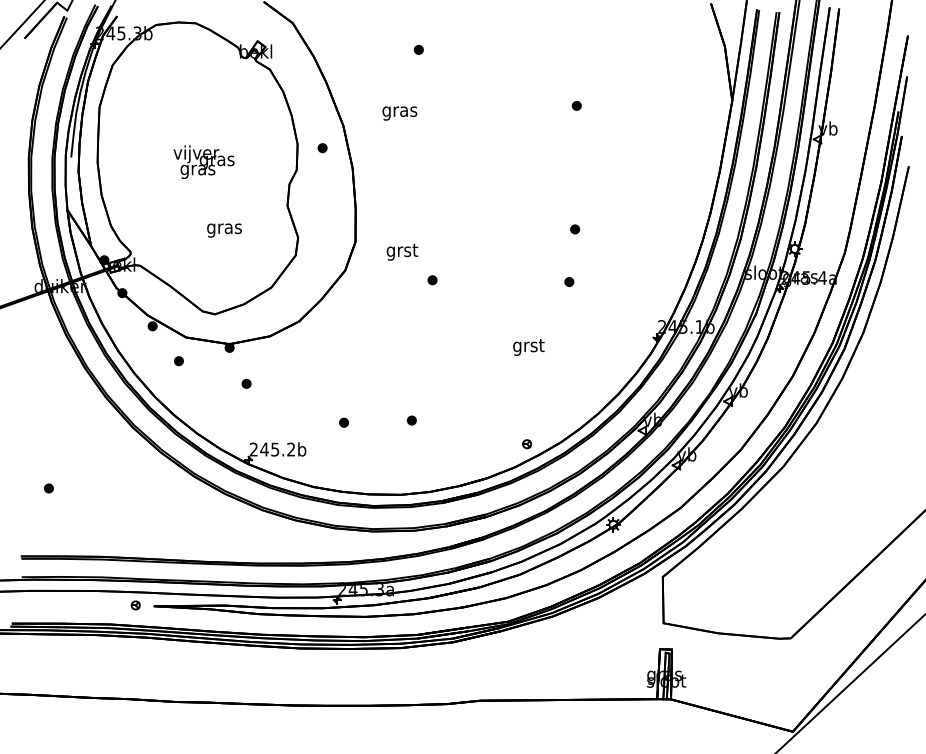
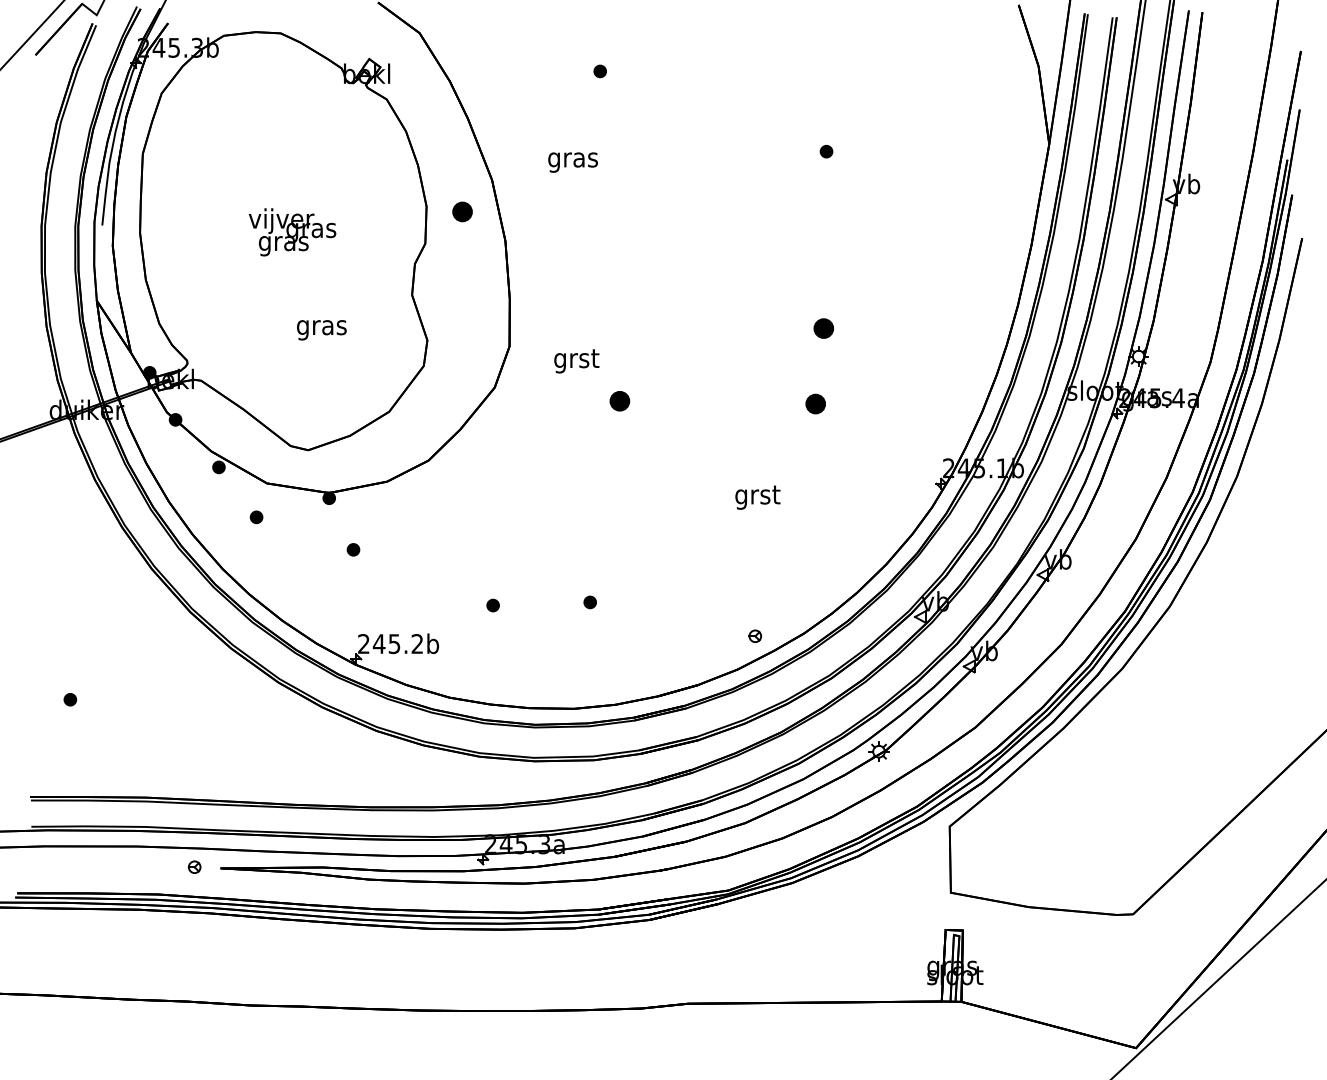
part: (322, 148) -> (462, 212), size x1.6
part: (575, 229) -> (824, 328), size x1.6
part: (432, 280) -> (619, 401), size x1.6
part: (569, 281) -> (816, 403), size x1.6

